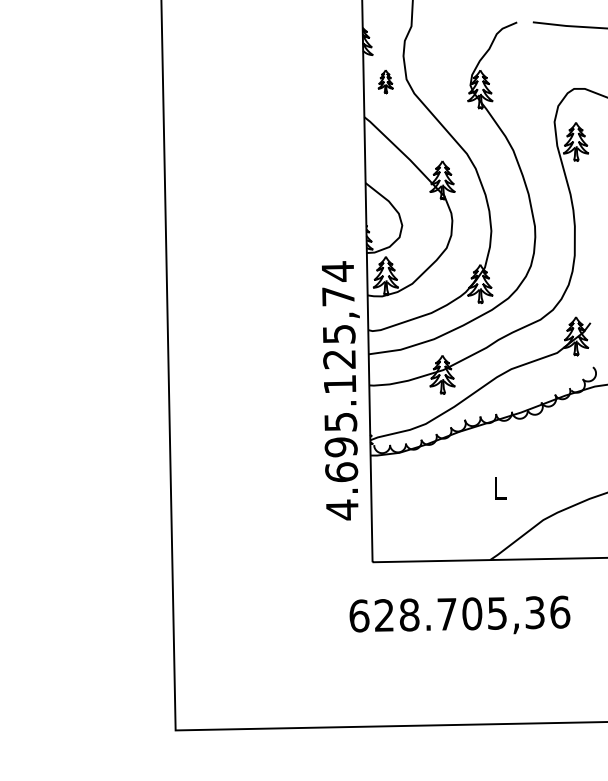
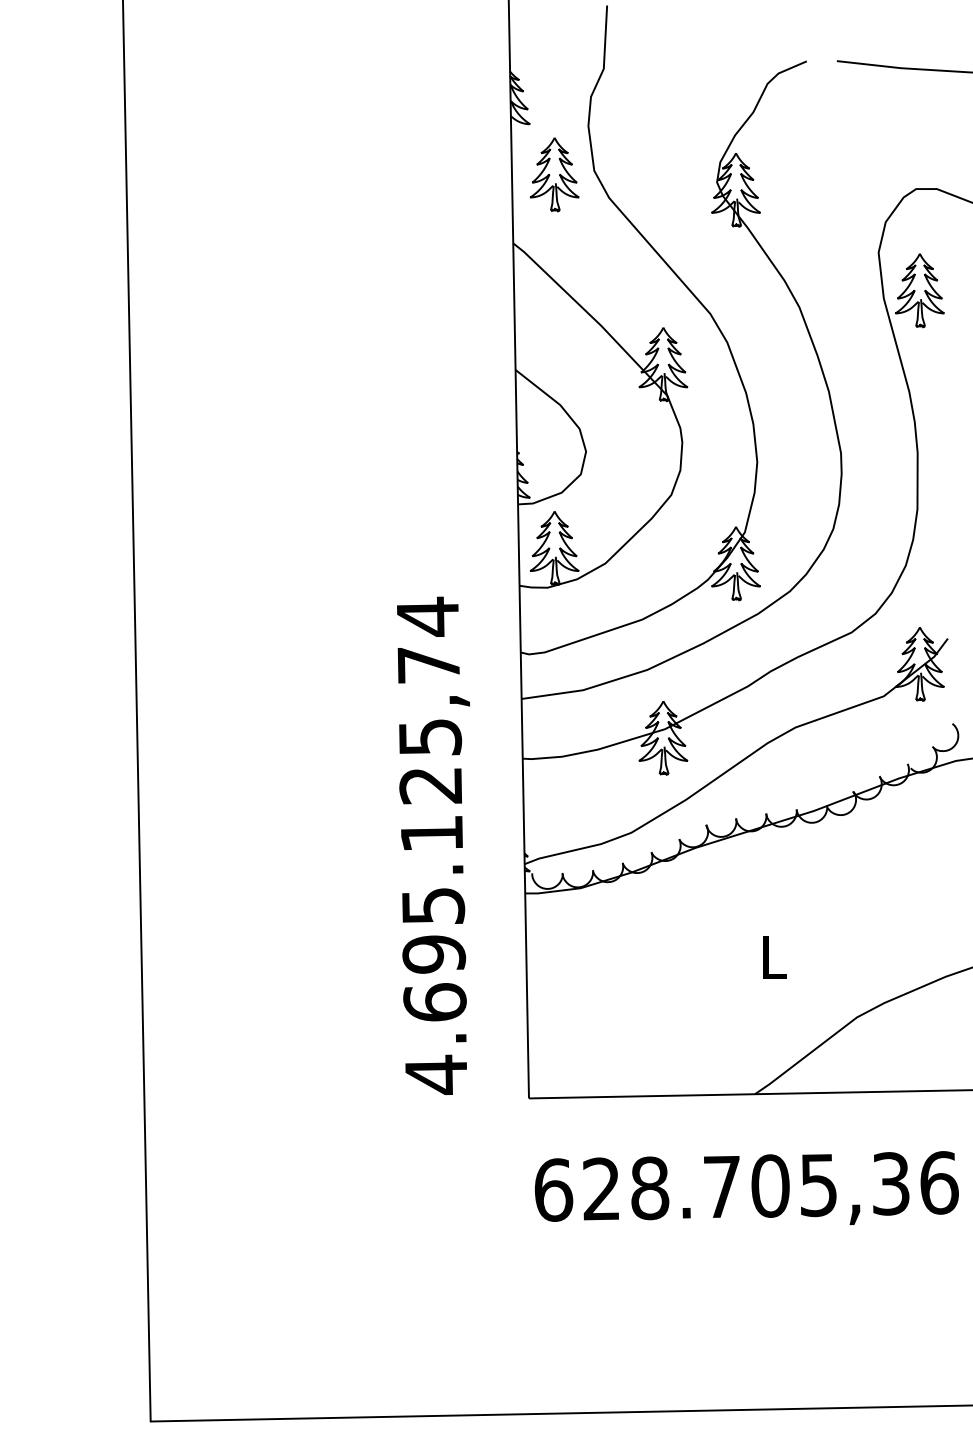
part: (385, 81) -> (553, 174), size x1.67
text: (340, 390) -> (432, 845), moved
text: (459, 614) -> (745, 1187), moved

